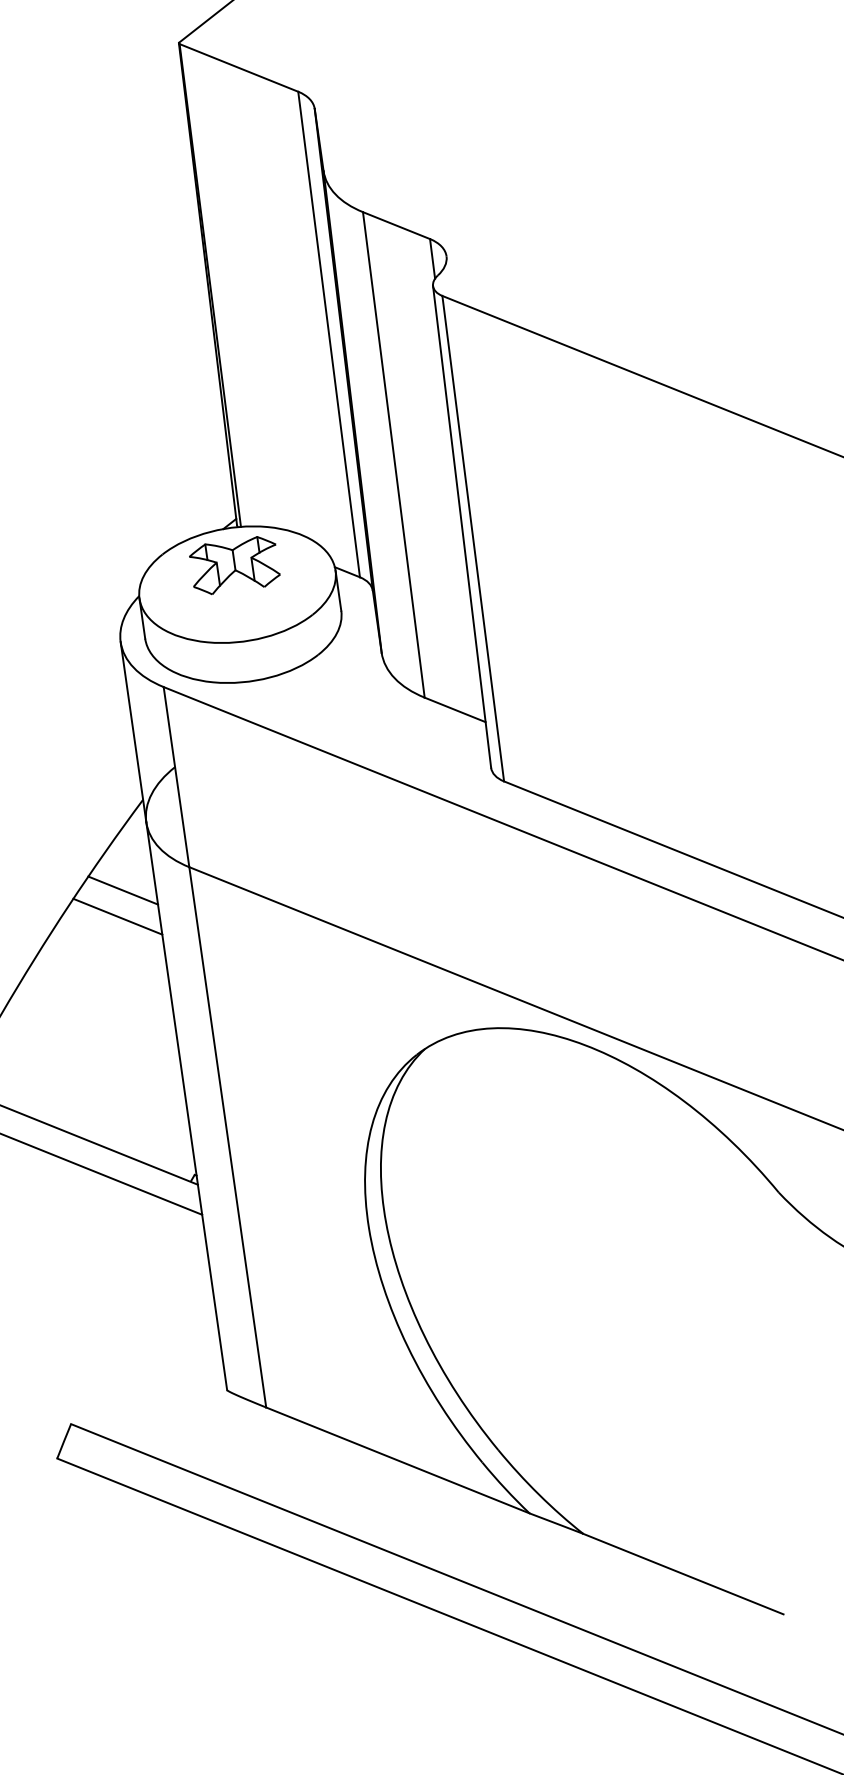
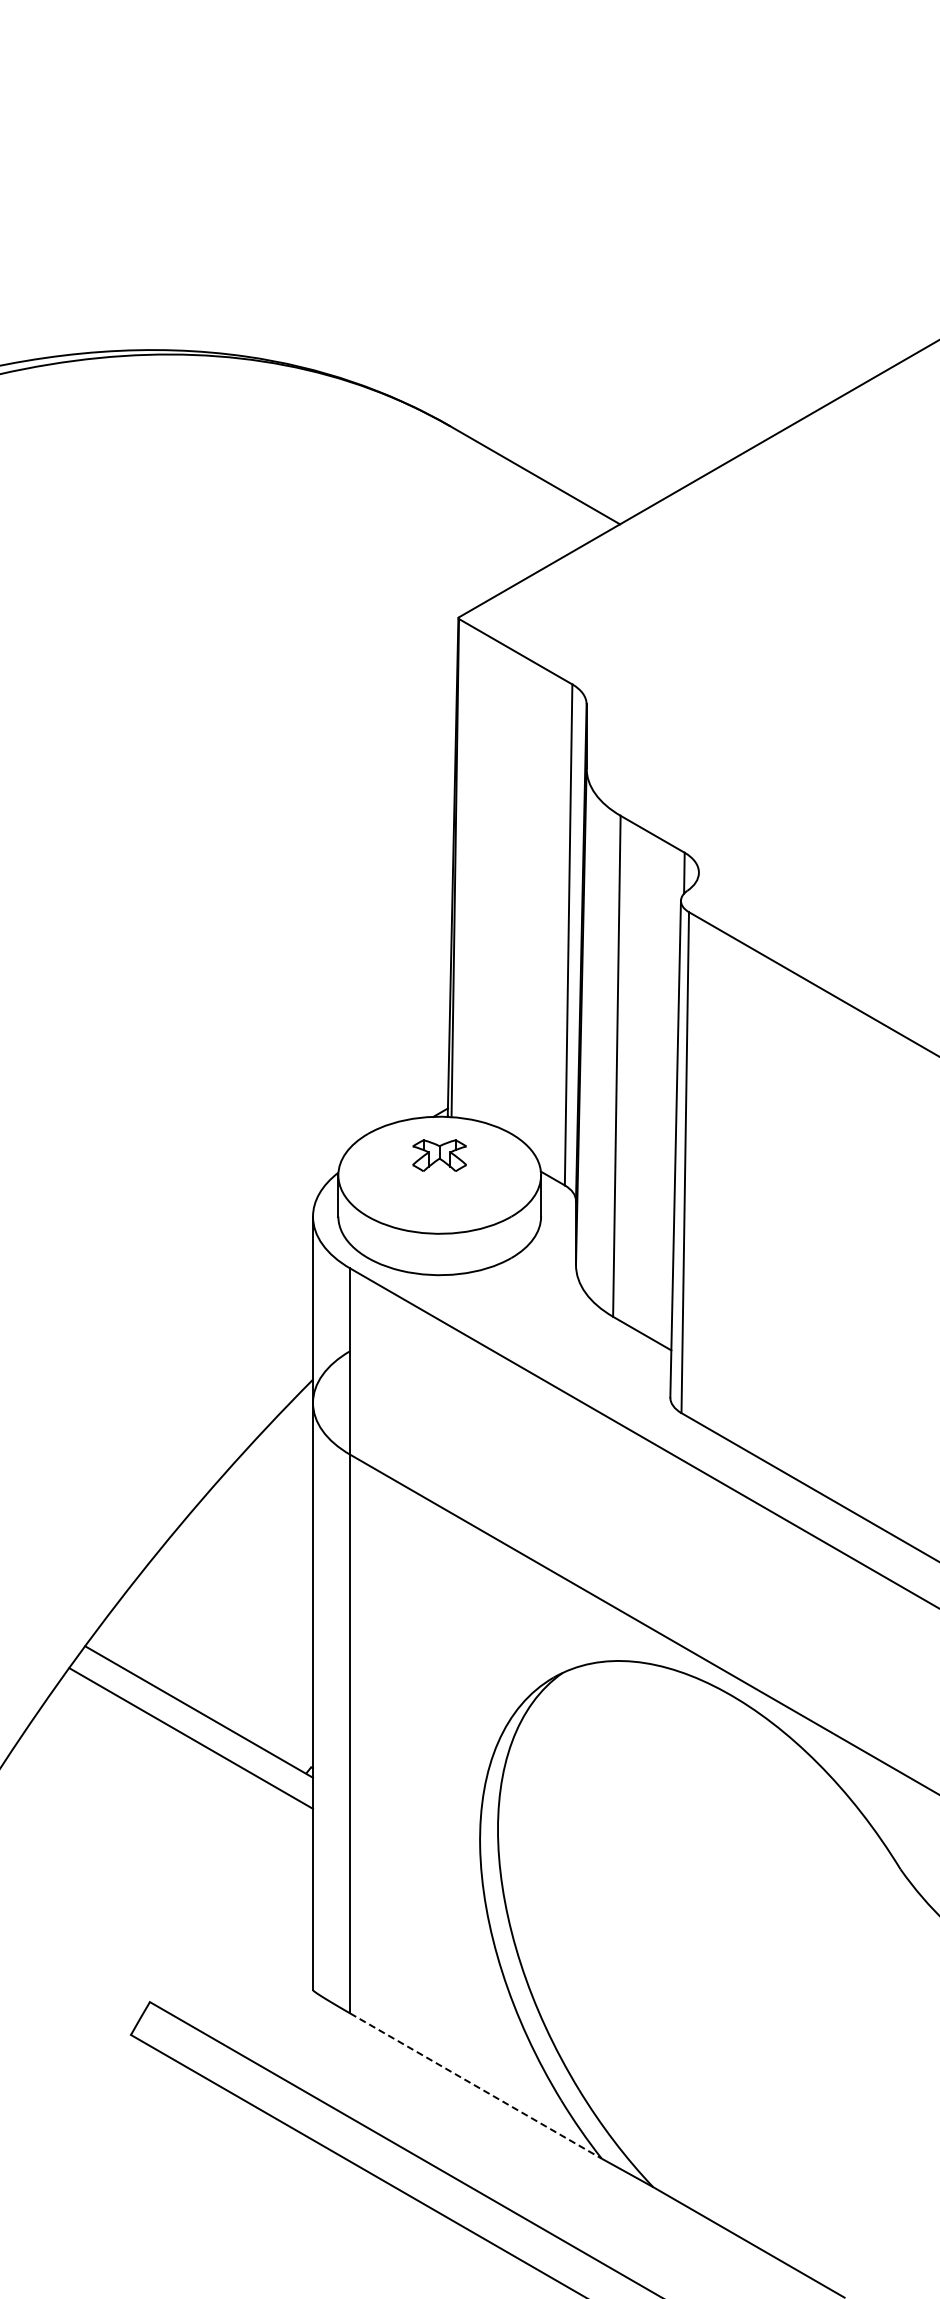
part: (234, 565) -> (439, 1155), size x0.6
line: (122, 890) -> (279, 1468), removed
line: (117, 916) -> (270, 1494), removed
line: (398, 1460) -> (476, 2086), solid -> dashed

